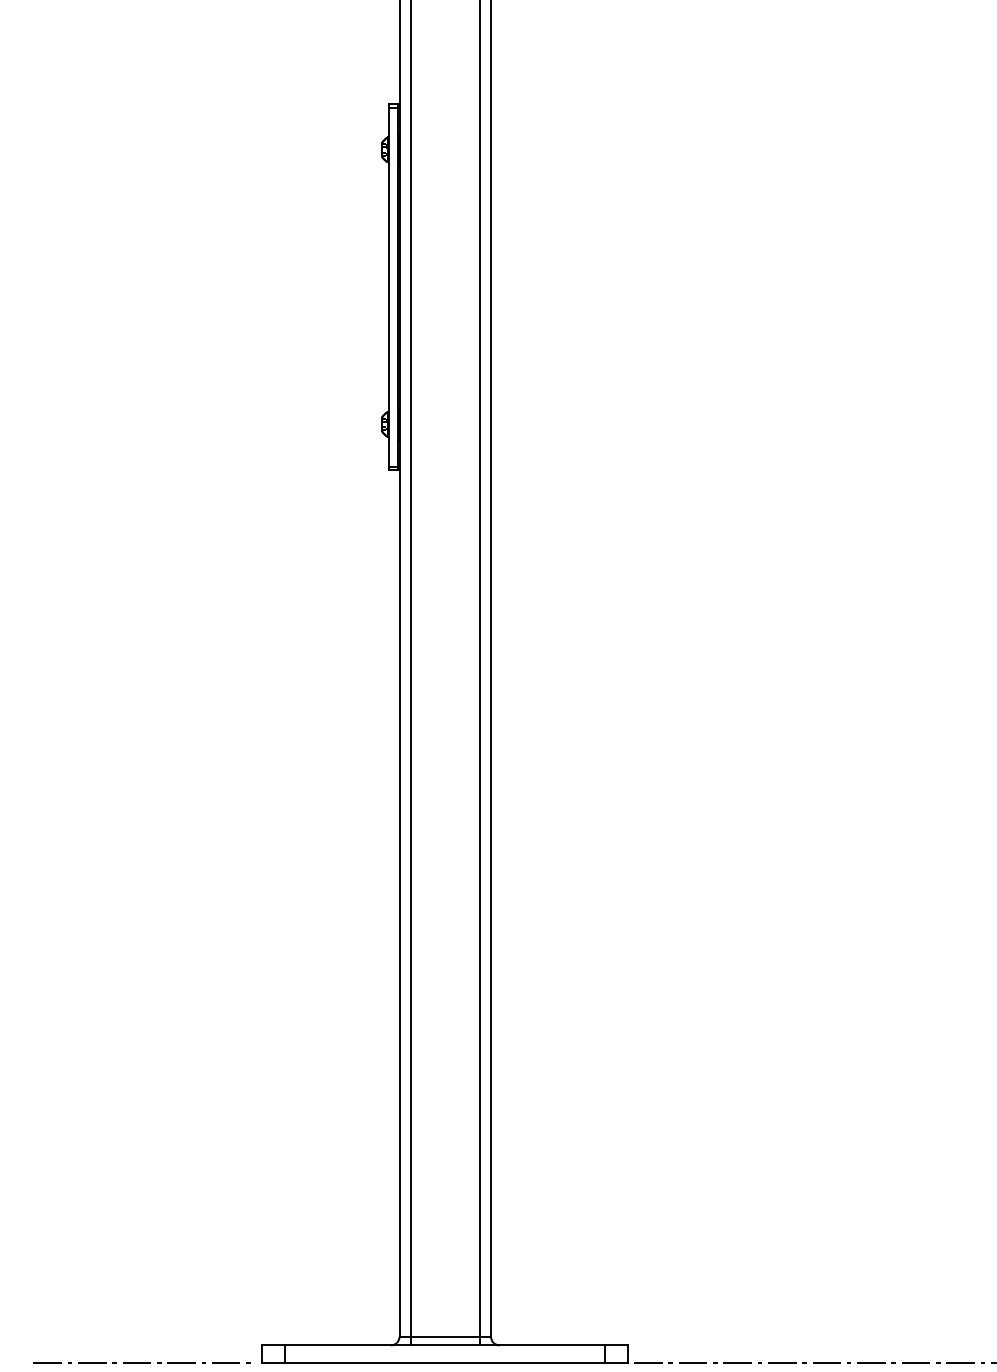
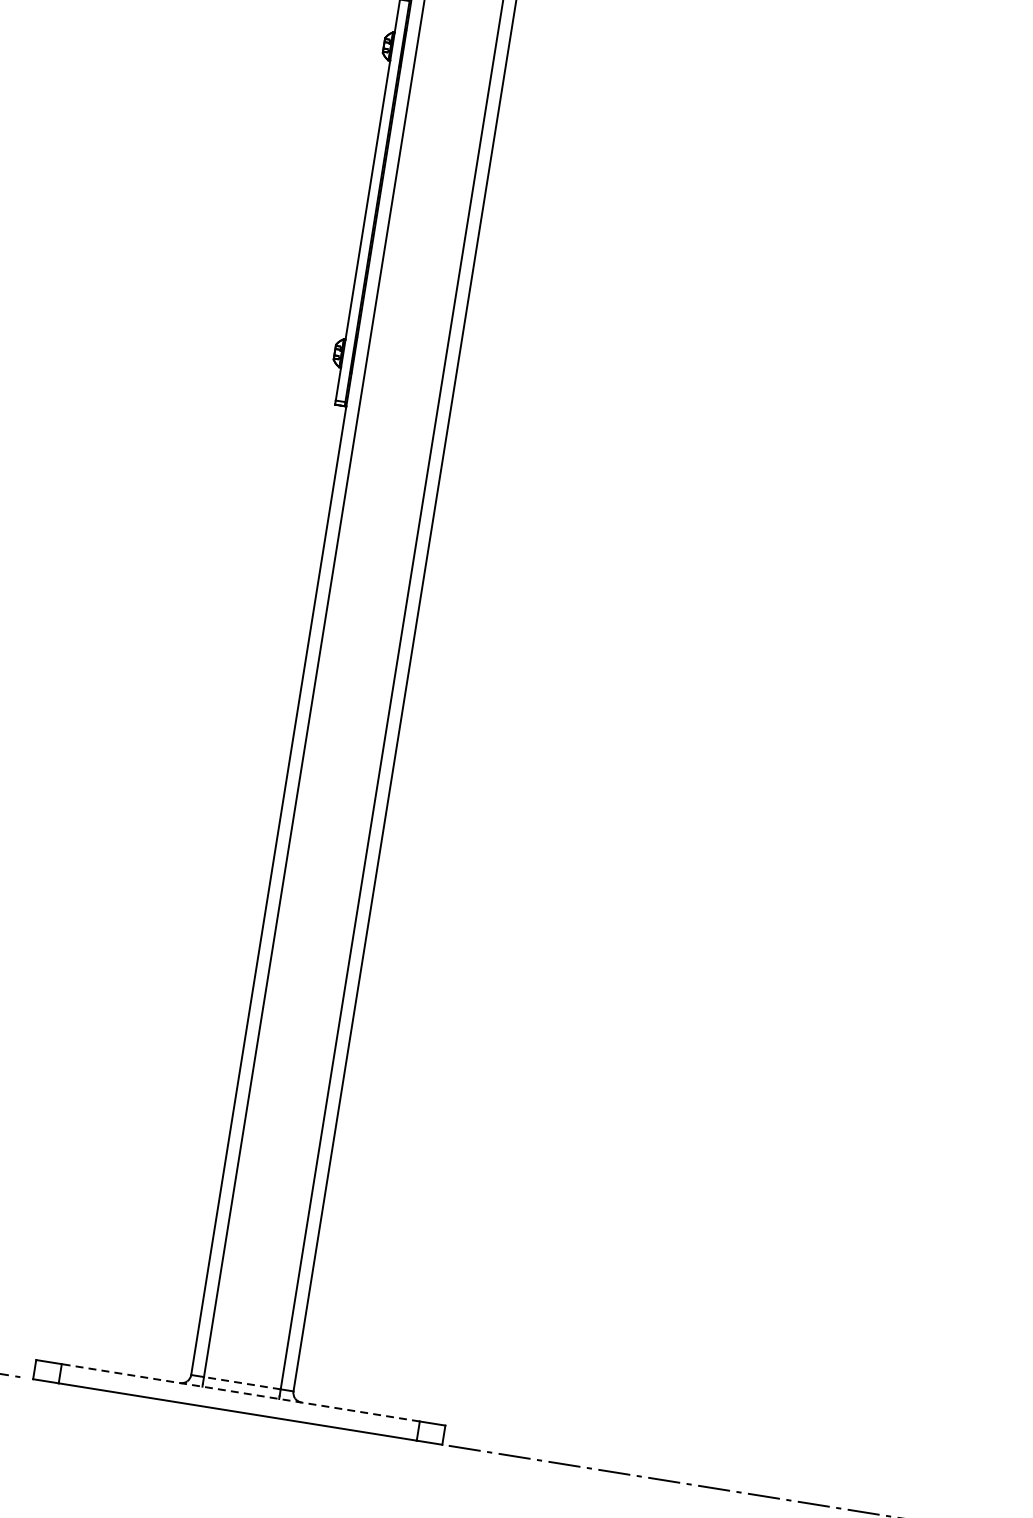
line: (444, 1336) -> (241, 1382), solid -> dashed
line: (444, 1345) -> (239, 1392), solid -> dashed

